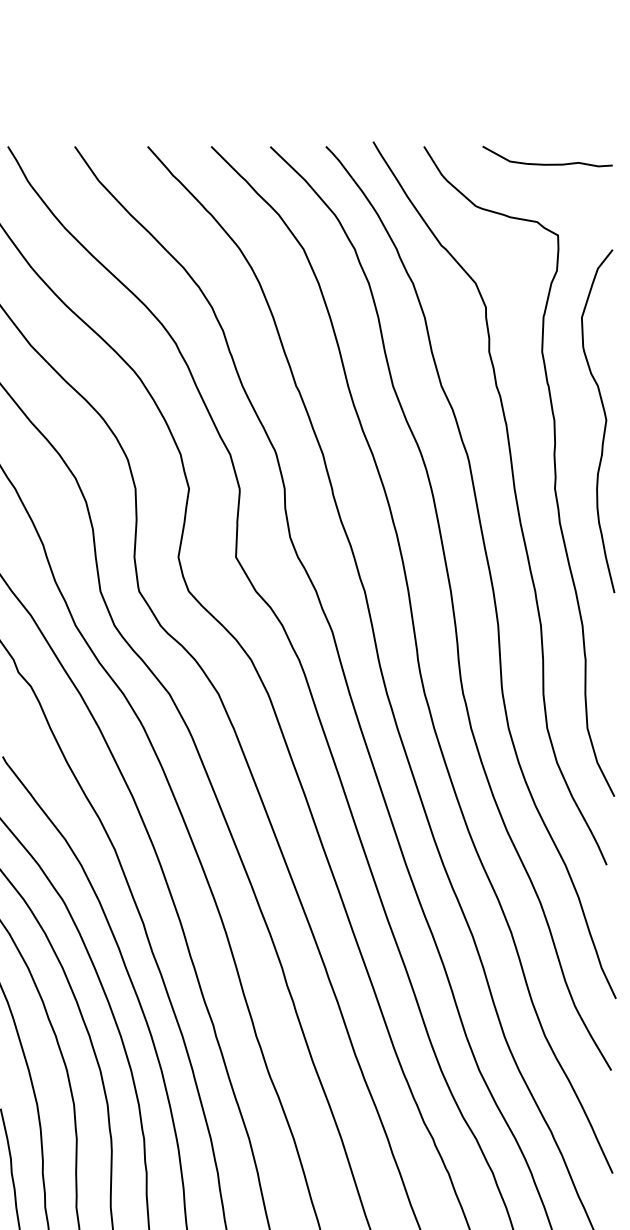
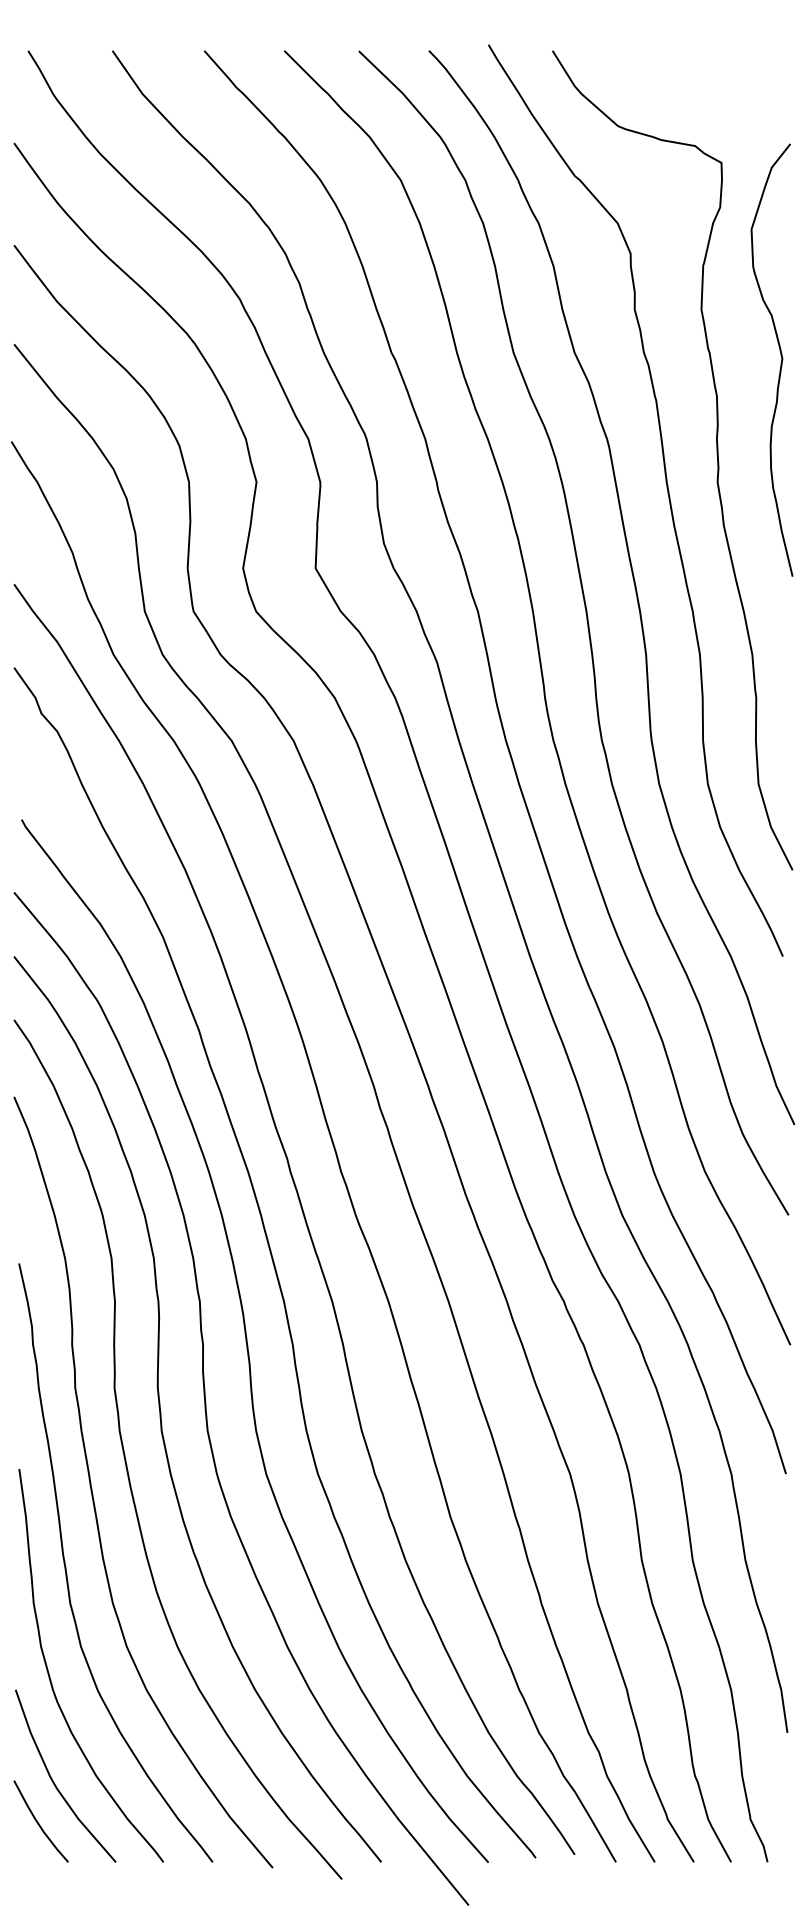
curve: (550, 163) -> (711, 72), removed
curve: (604, 417) -> (780, 355), moved

